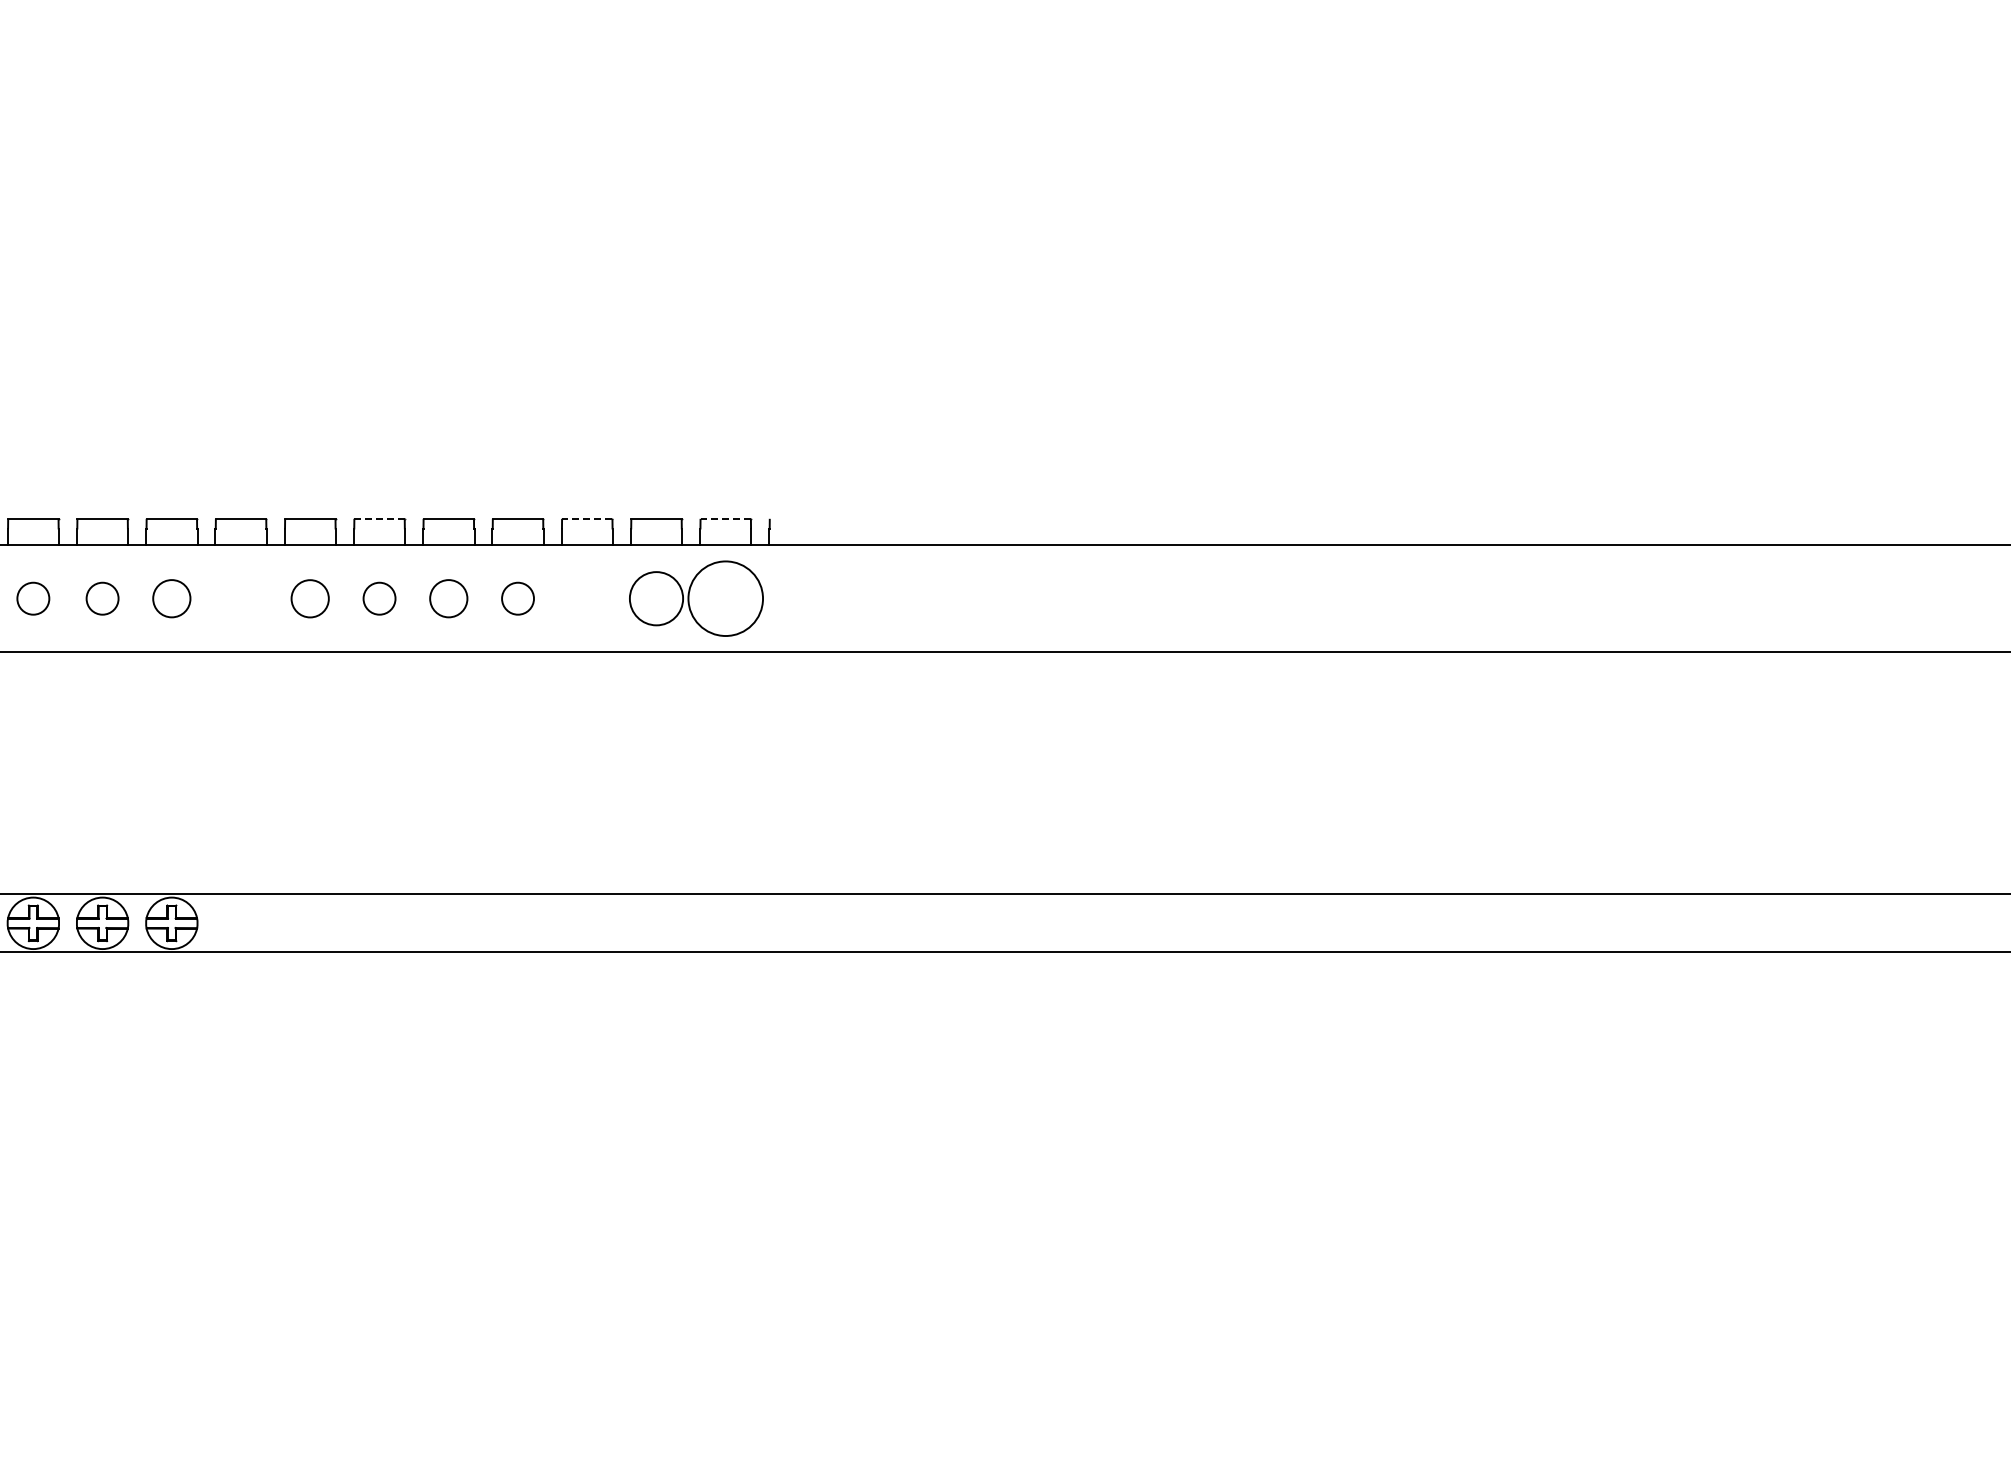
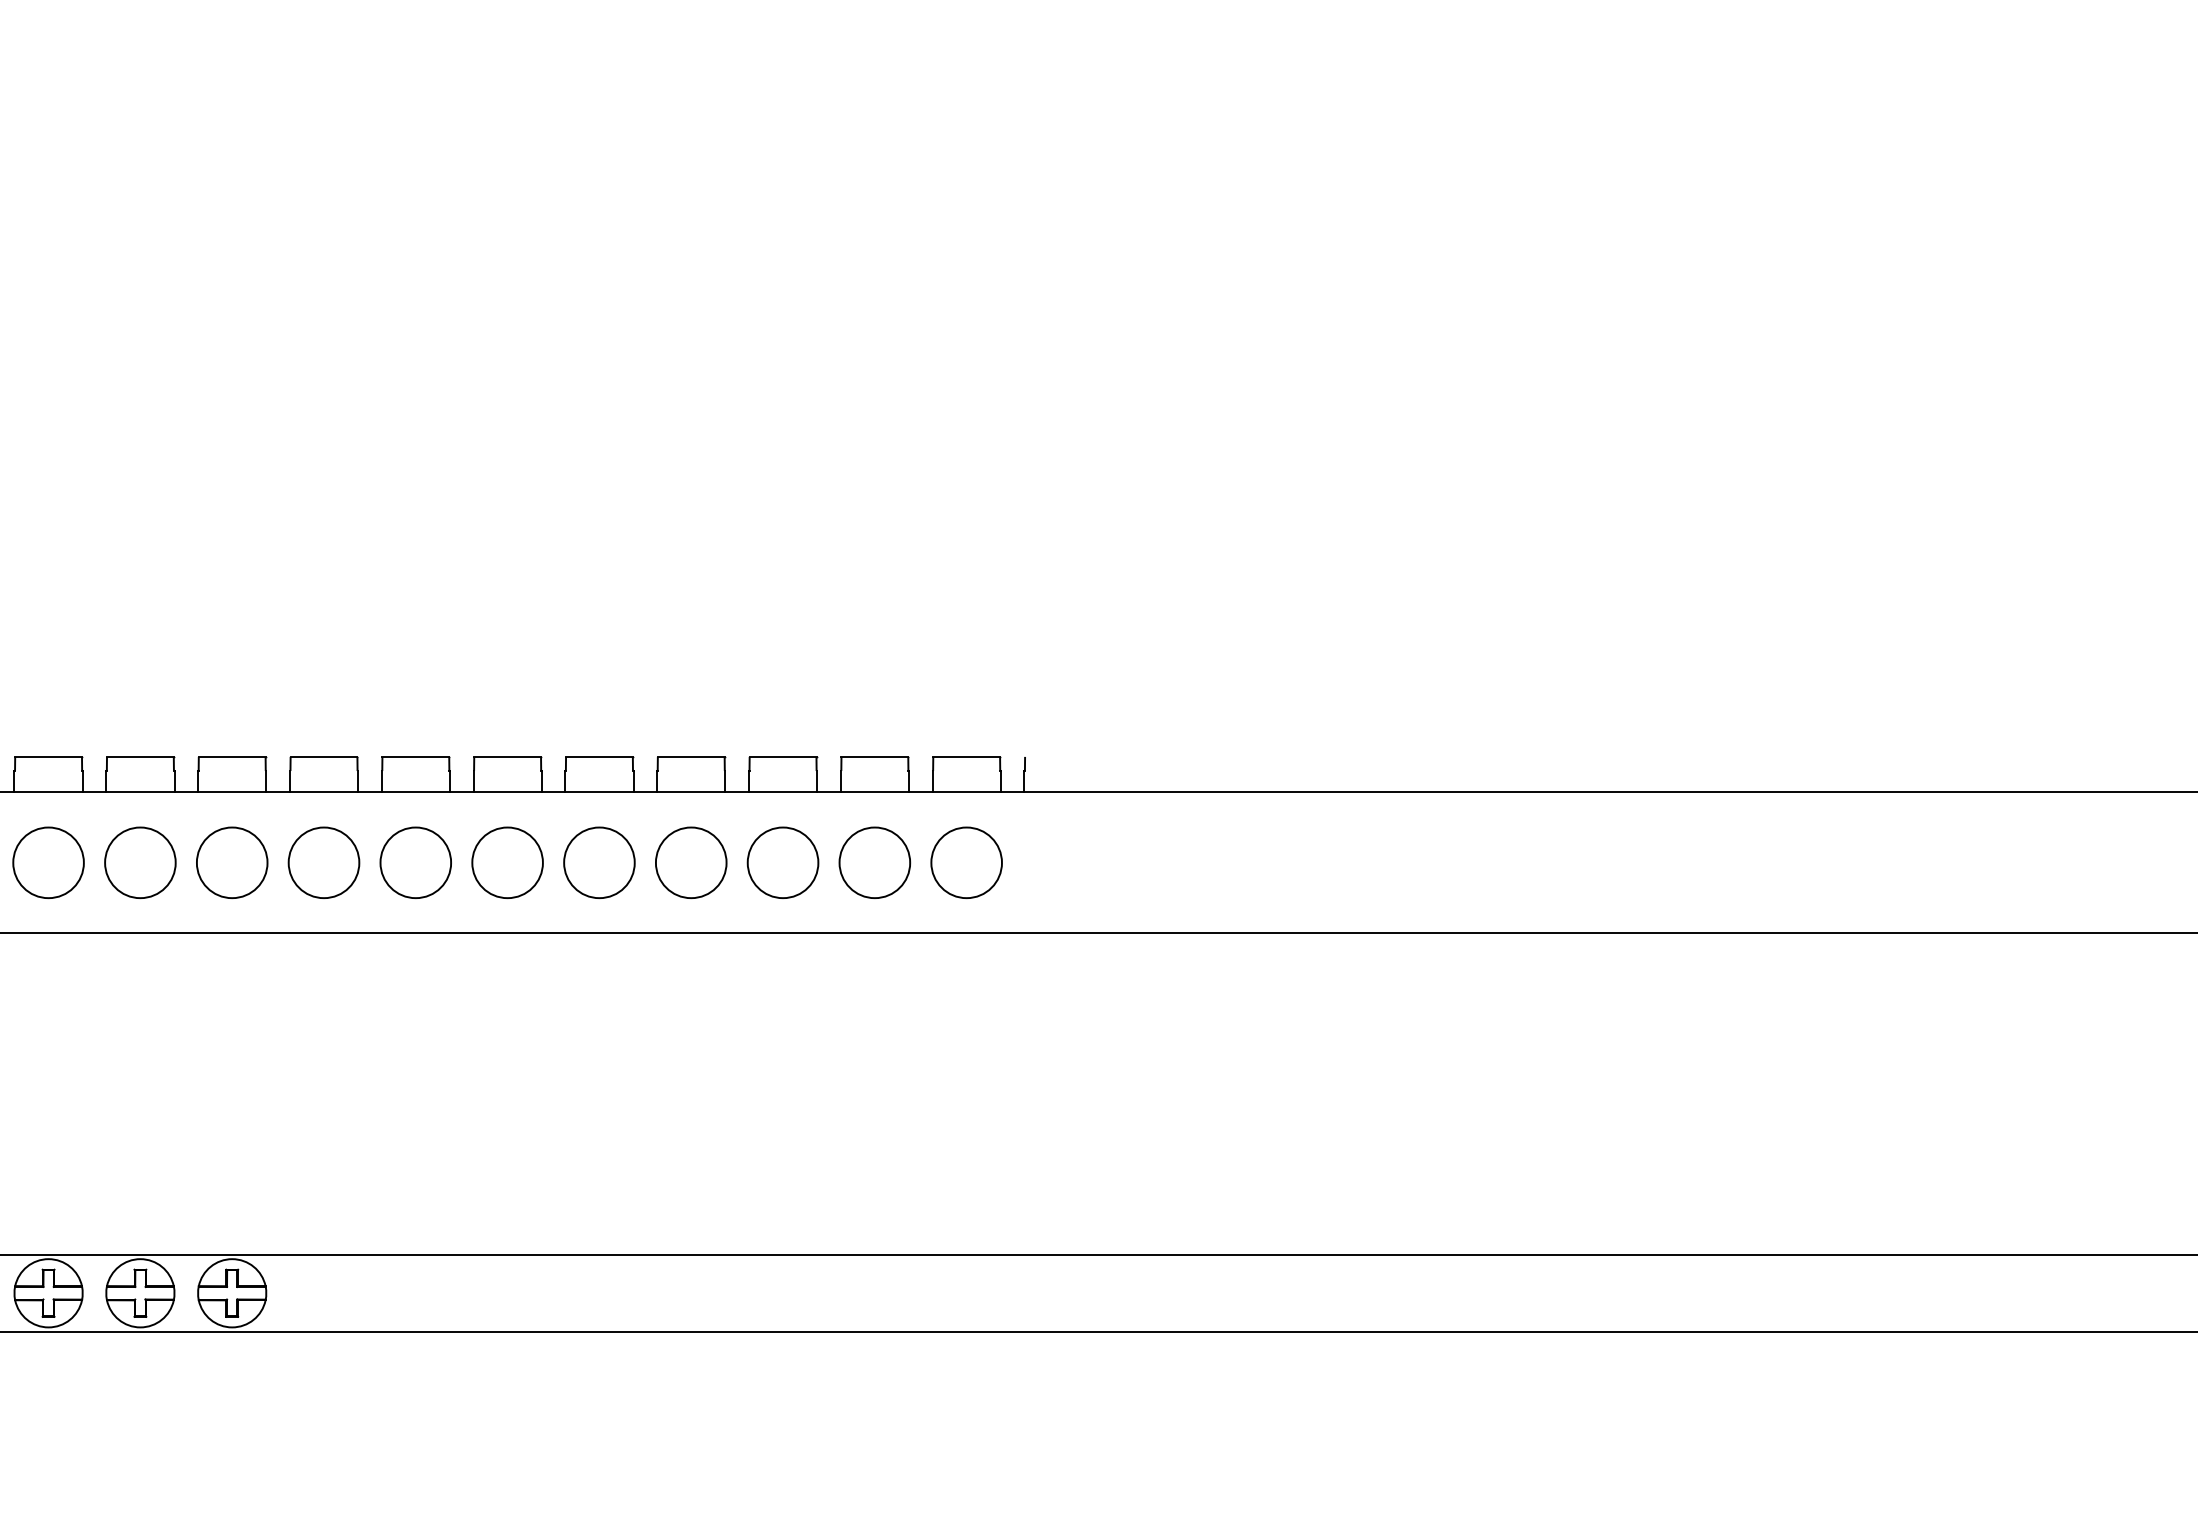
line: (379, 518) -> (507, 756), dashed -> solid
line: (586, 518) -> (782, 756), dashed -> solid
line: (725, 518) -> (966, 756), dashed -> solid
circle: (33, 598) -> (48, 862), size x1.67
circle: (102, 598) -> (140, 862), size x1.67
circle: (171, 598) -> (231, 862), size x1.43
circle: (240, 598) -> (323, 862), added
circle: (309, 598) -> (414, 862), size x1.43
circle: (379, 598) -> (507, 862), size x1.67
circle: (448, 598) -> (599, 862), size x1.43
circle: (517, 598) -> (690, 862), size x1.67
circle: (586, 598) -> (782, 862), added
circle: (725, 598) -> (966, 862), size x0.71

